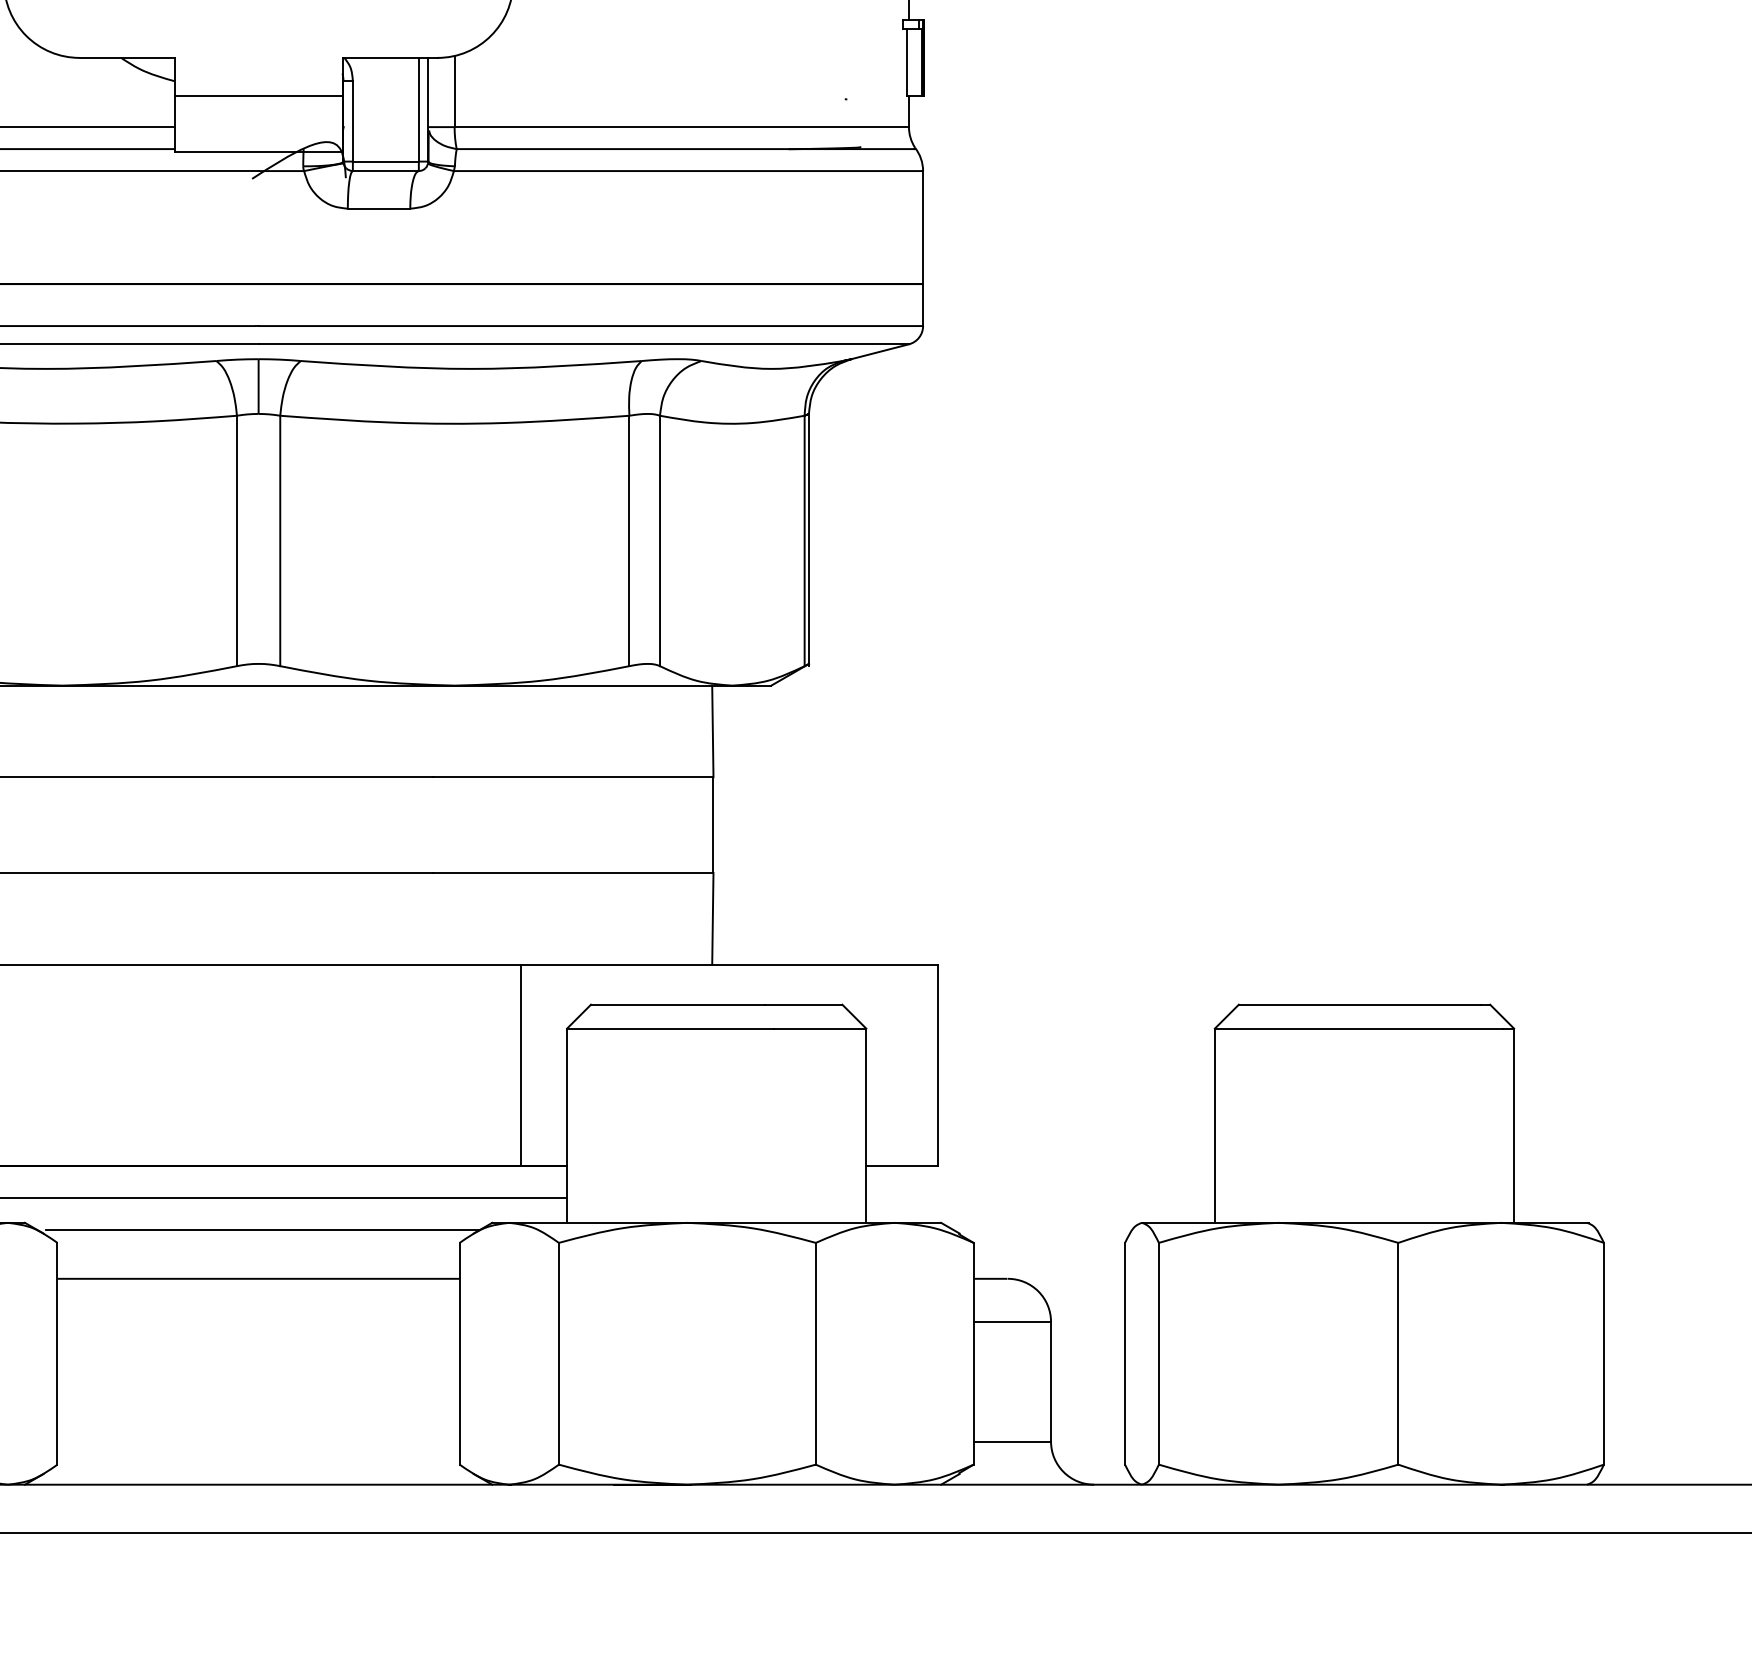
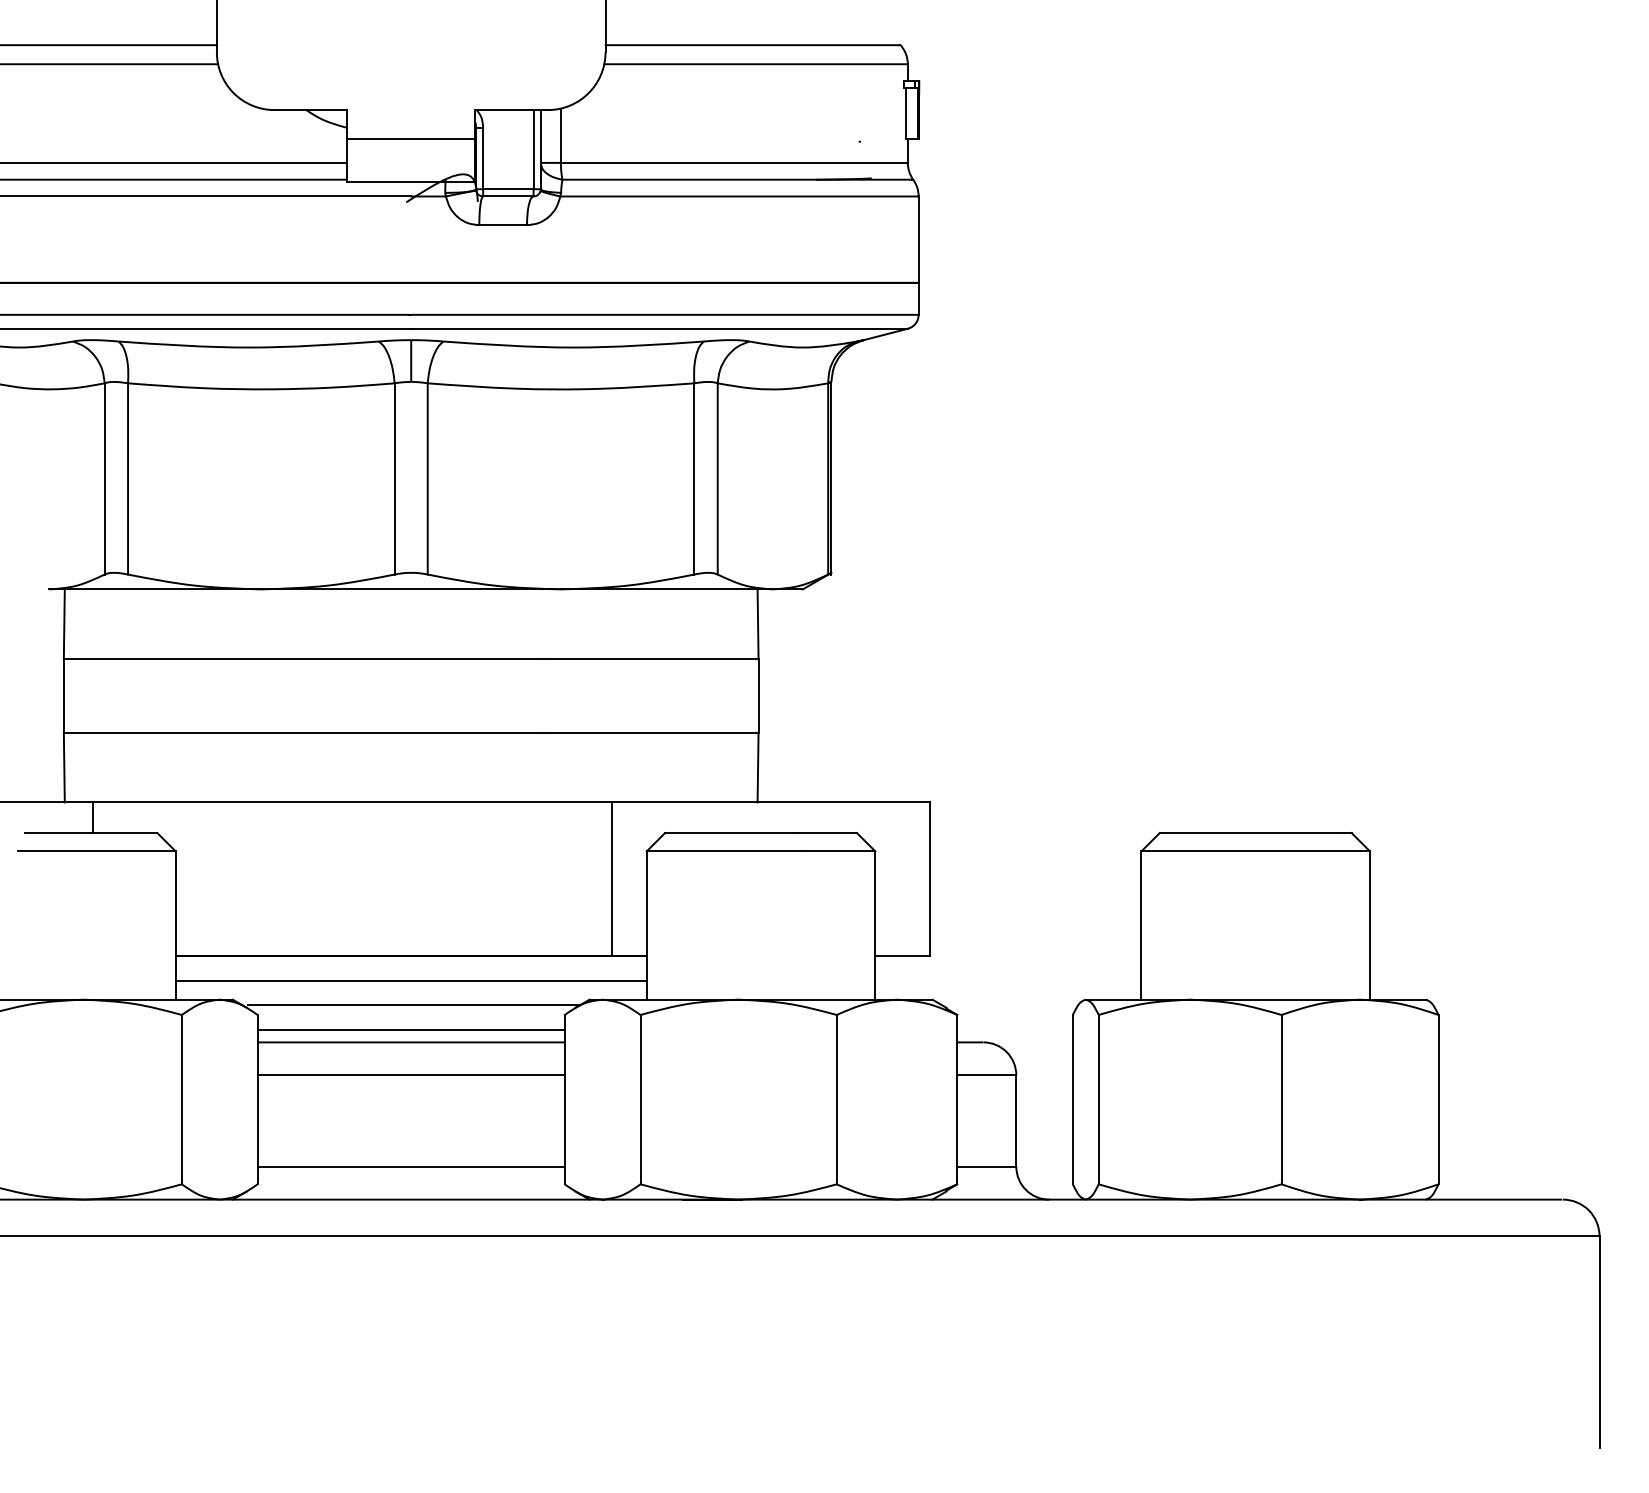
line: (257, 1261) -> (410, 1029), added
line: (257, 1322) -> (410, 1075), added
line: (257, 1441) -> (410, 1166), added

